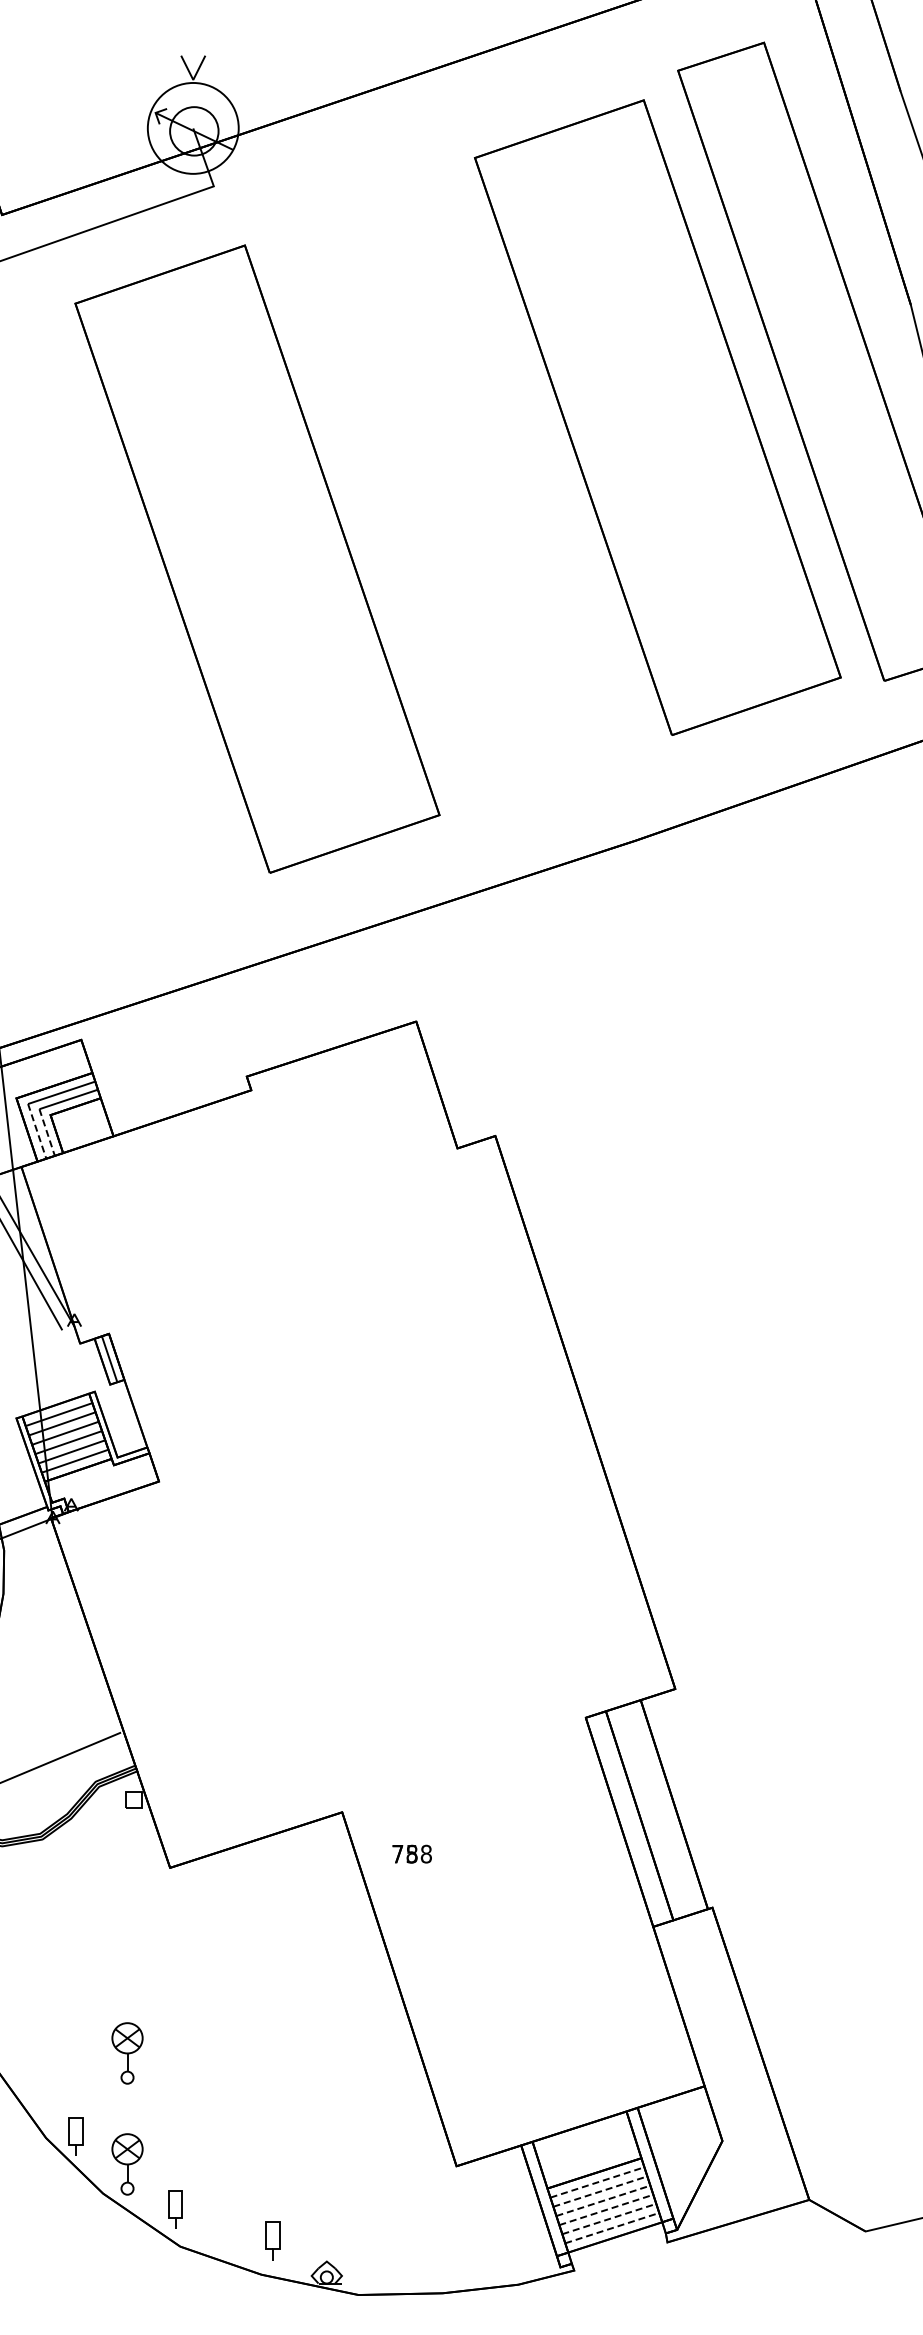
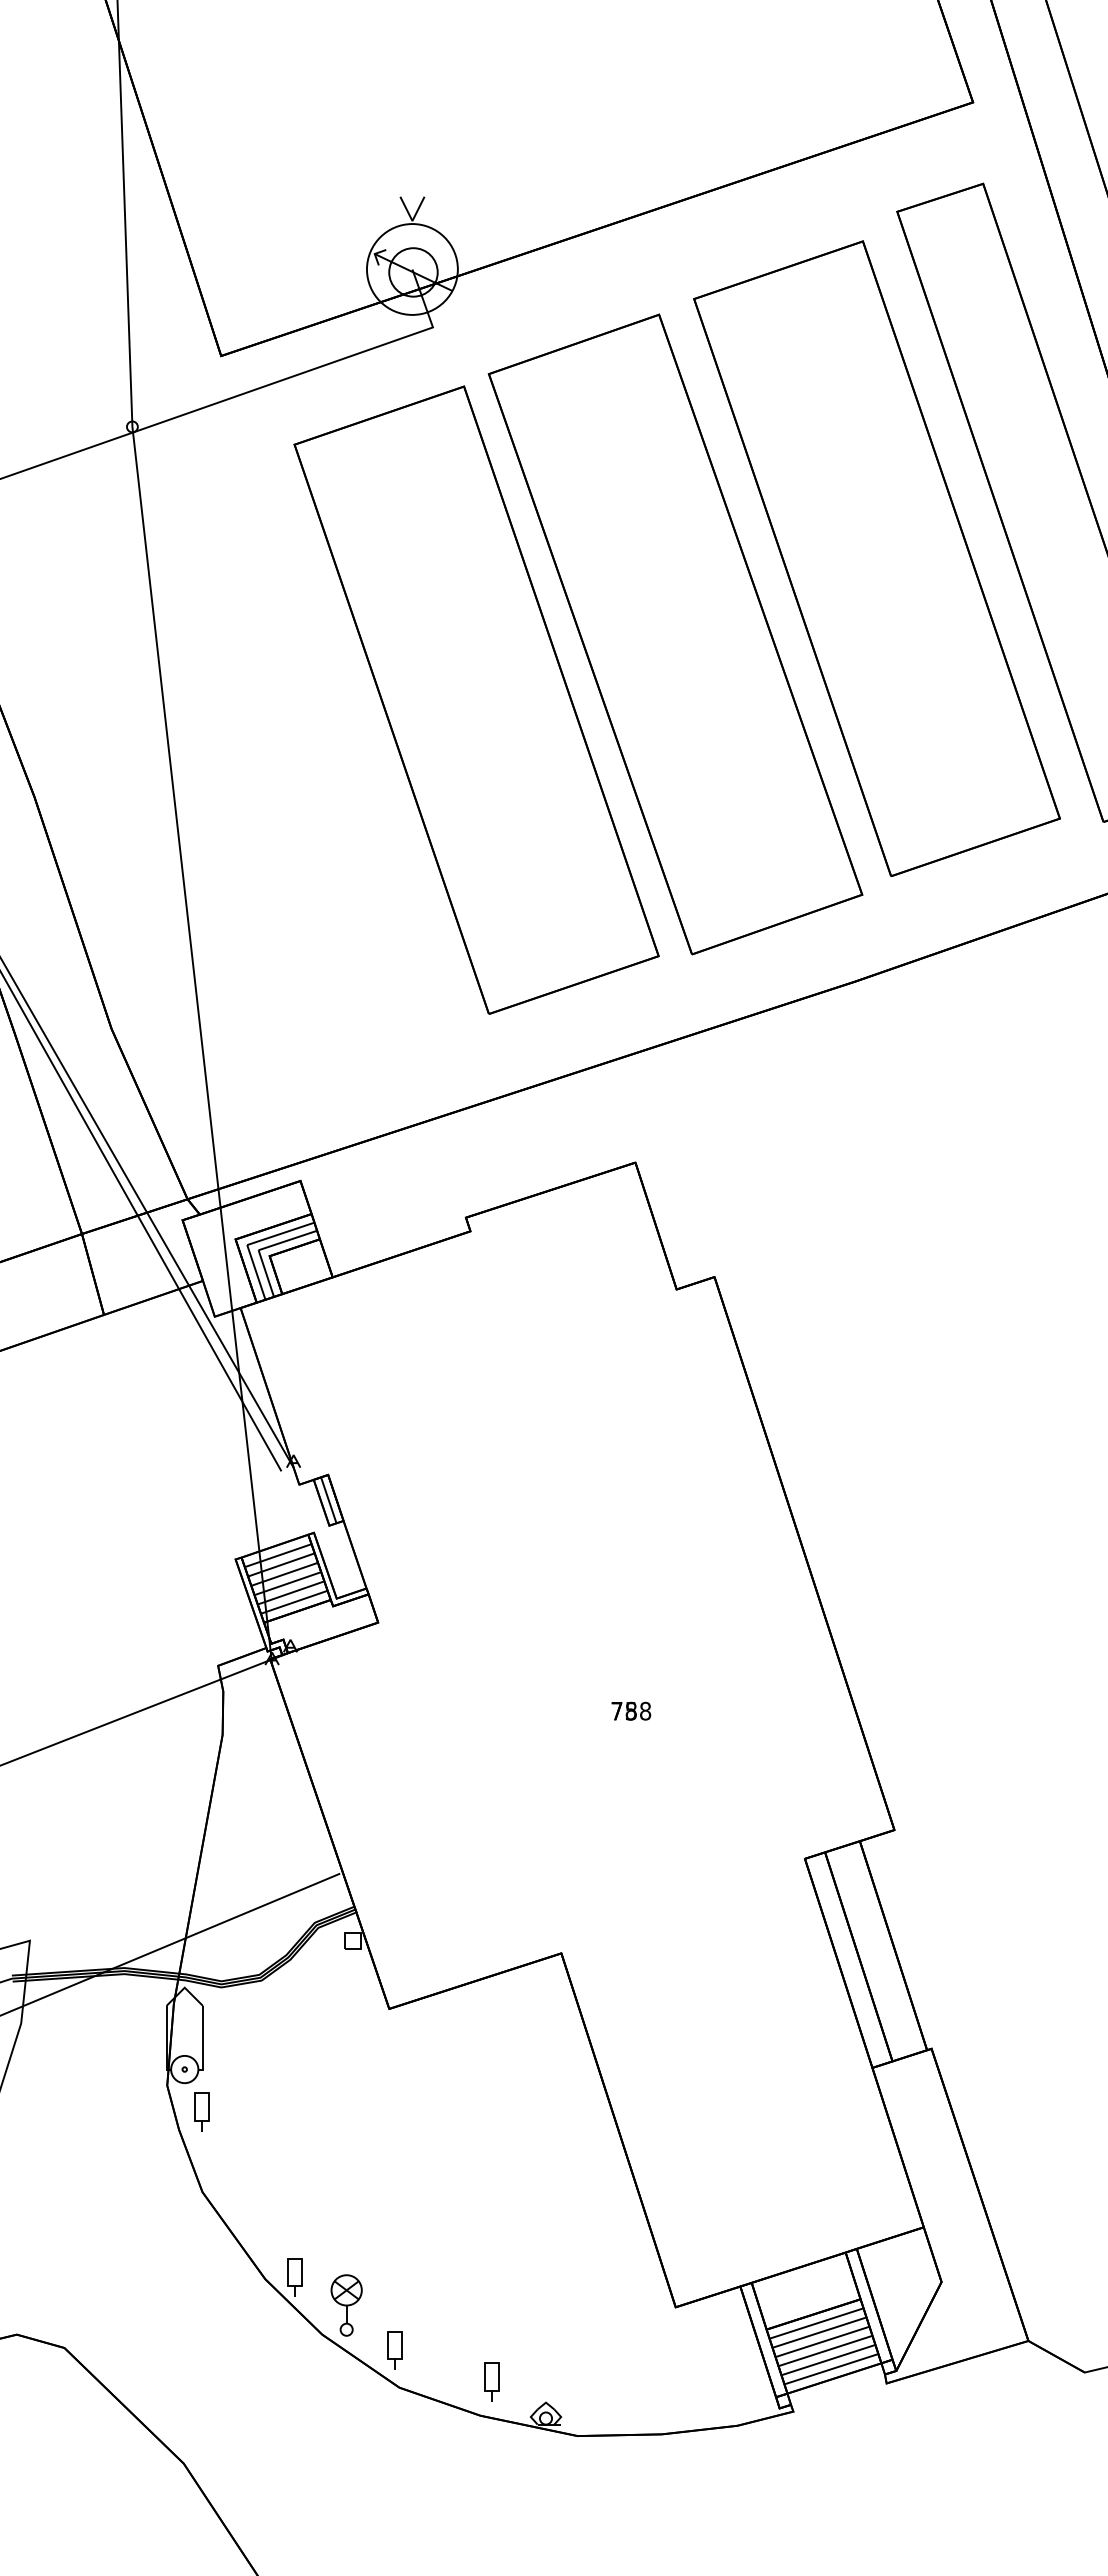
part: (456, 493) -> (675, 634), added
line: (37, 1131) -> (256, 1272), dashed -> solid
line: (47, 1132) -> (266, 1273), dashed -> solid
text: (412, 1853) -> (631, 1710), moved
part: (127, 2053) -> (346, 2194), removed
line: (598, 2182) -> (817, 2323), dashed -> solid
line: (601, 2191) -> (820, 2332), dashed -> solid
line: (604, 2200) -> (823, 2341), dashed -> solid
line: (606, 2209) -> (825, 2350), dashed -> solid
line: (610, 2218) -> (829, 2359), dashed -> solid
line: (612, 2228) -> (831, 2369), dashed -> solid

